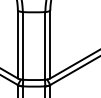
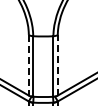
line: (49, 43) -> (57, 64), solid -> dashed
line: (17, 44) -> (28, 65), solid -> dashed

